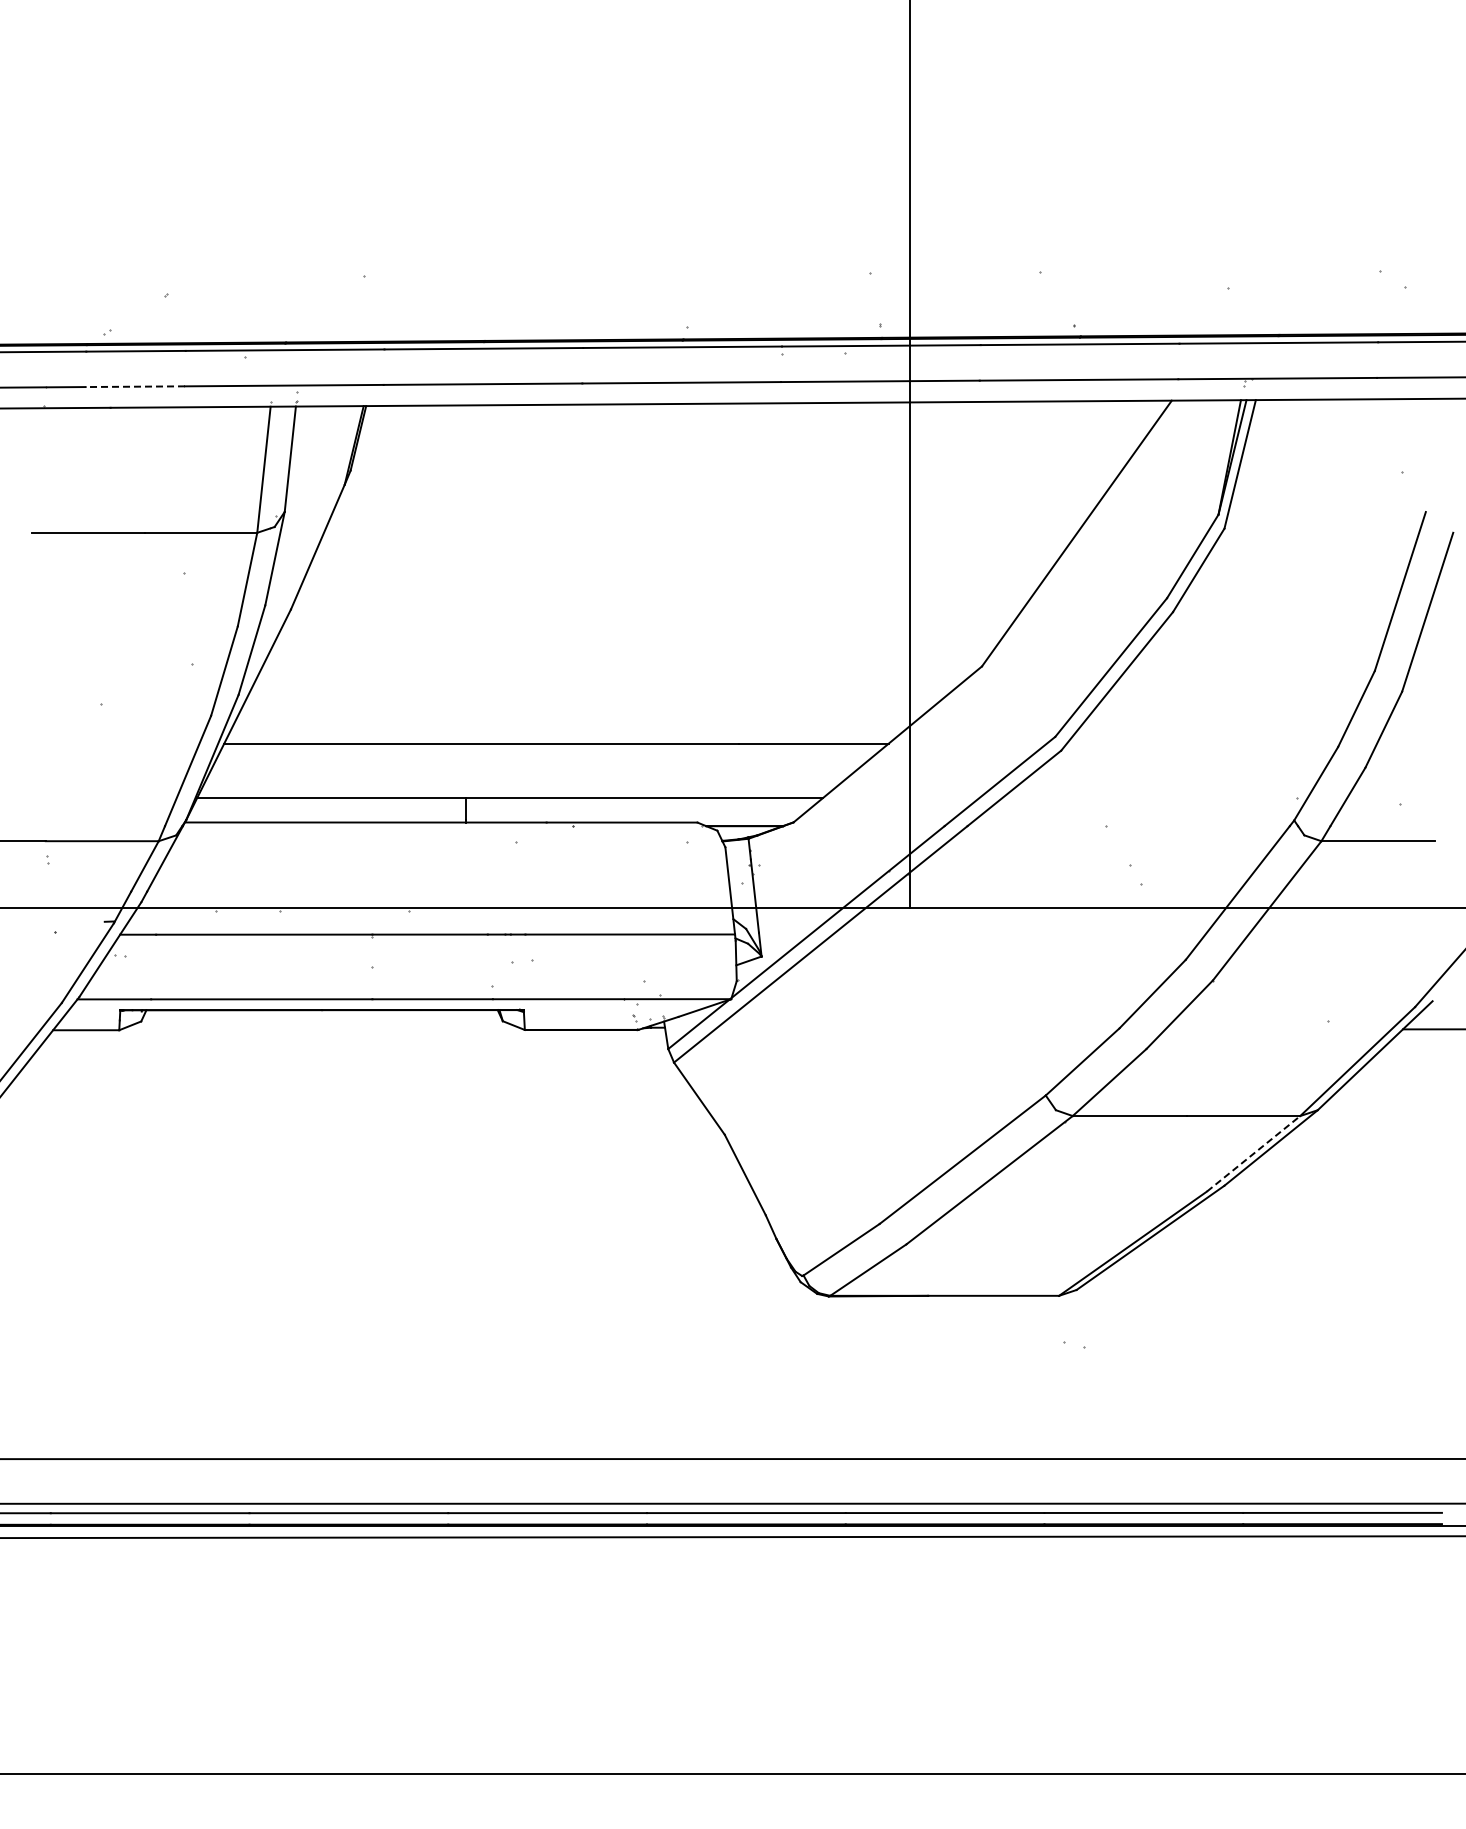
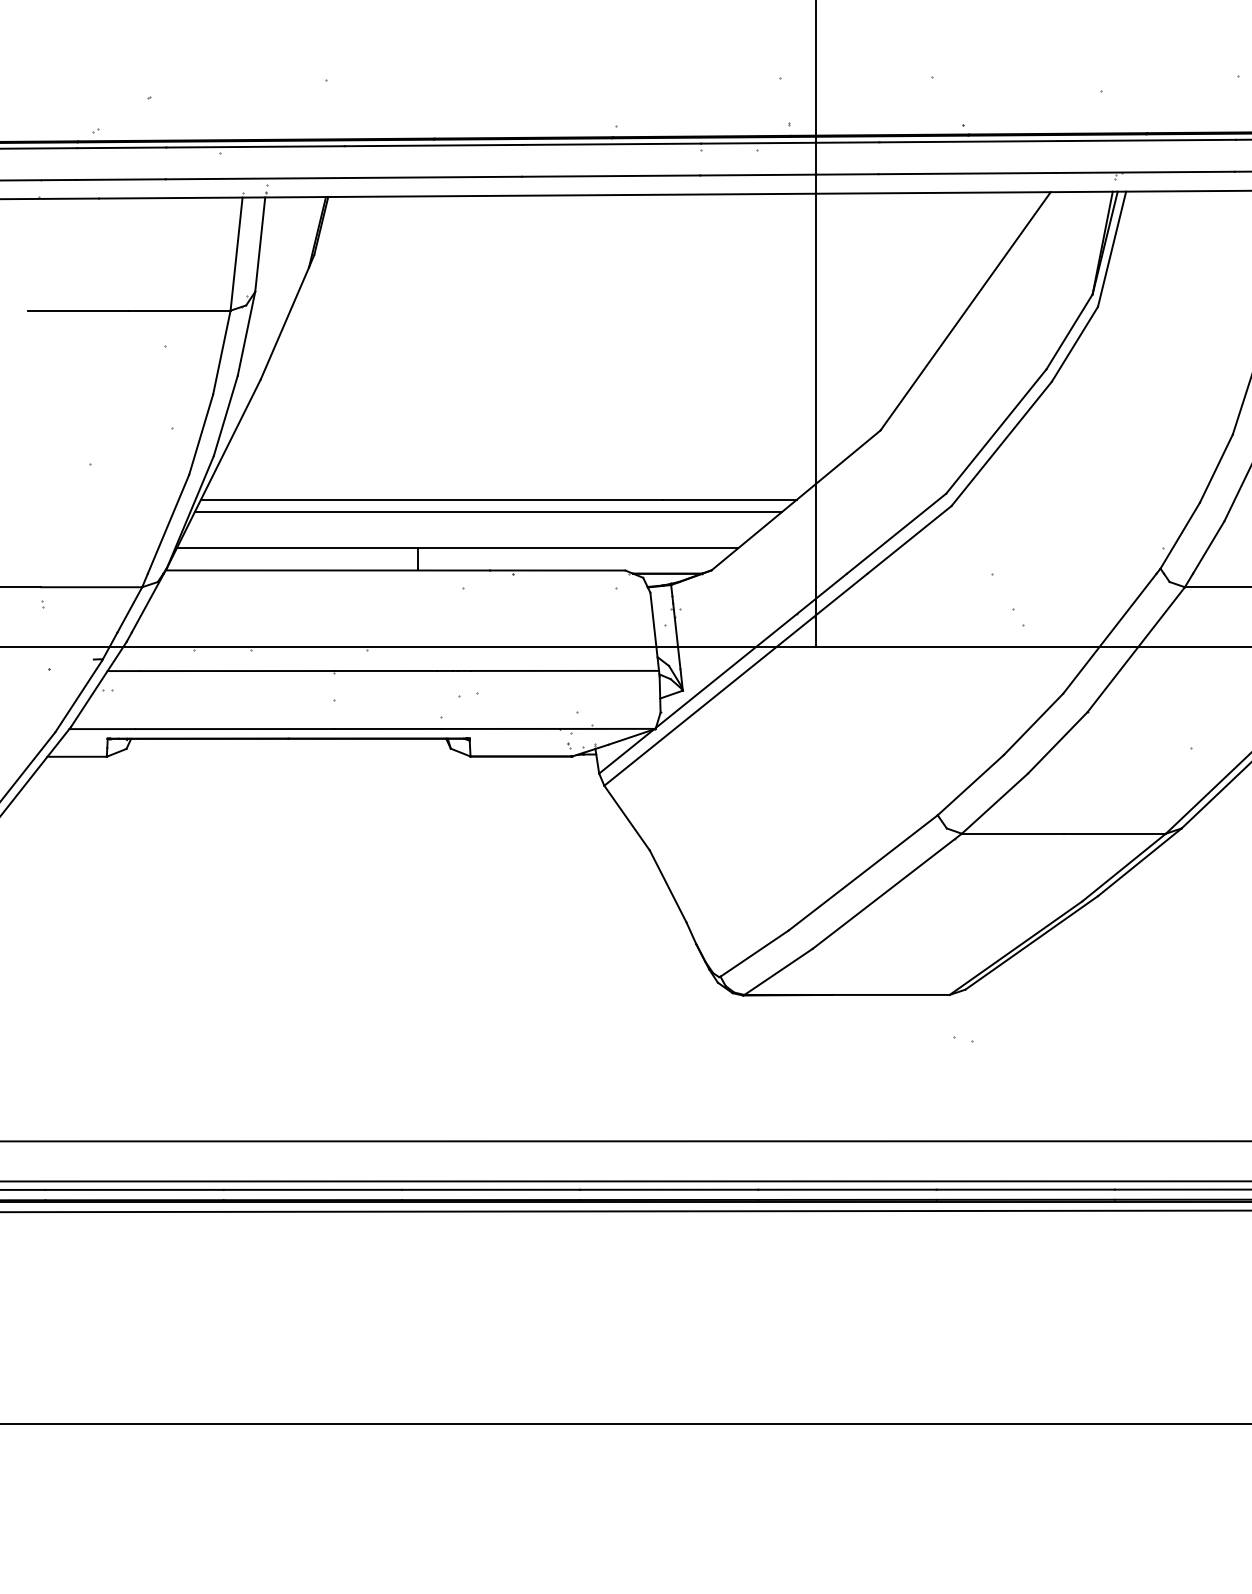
line: (135, 386) -> (121, 179), dashed -> solid
line: (544, 757) -> (488, 512), added
line: (1254, 1153) -> (1124, 867), dashed -> solid

